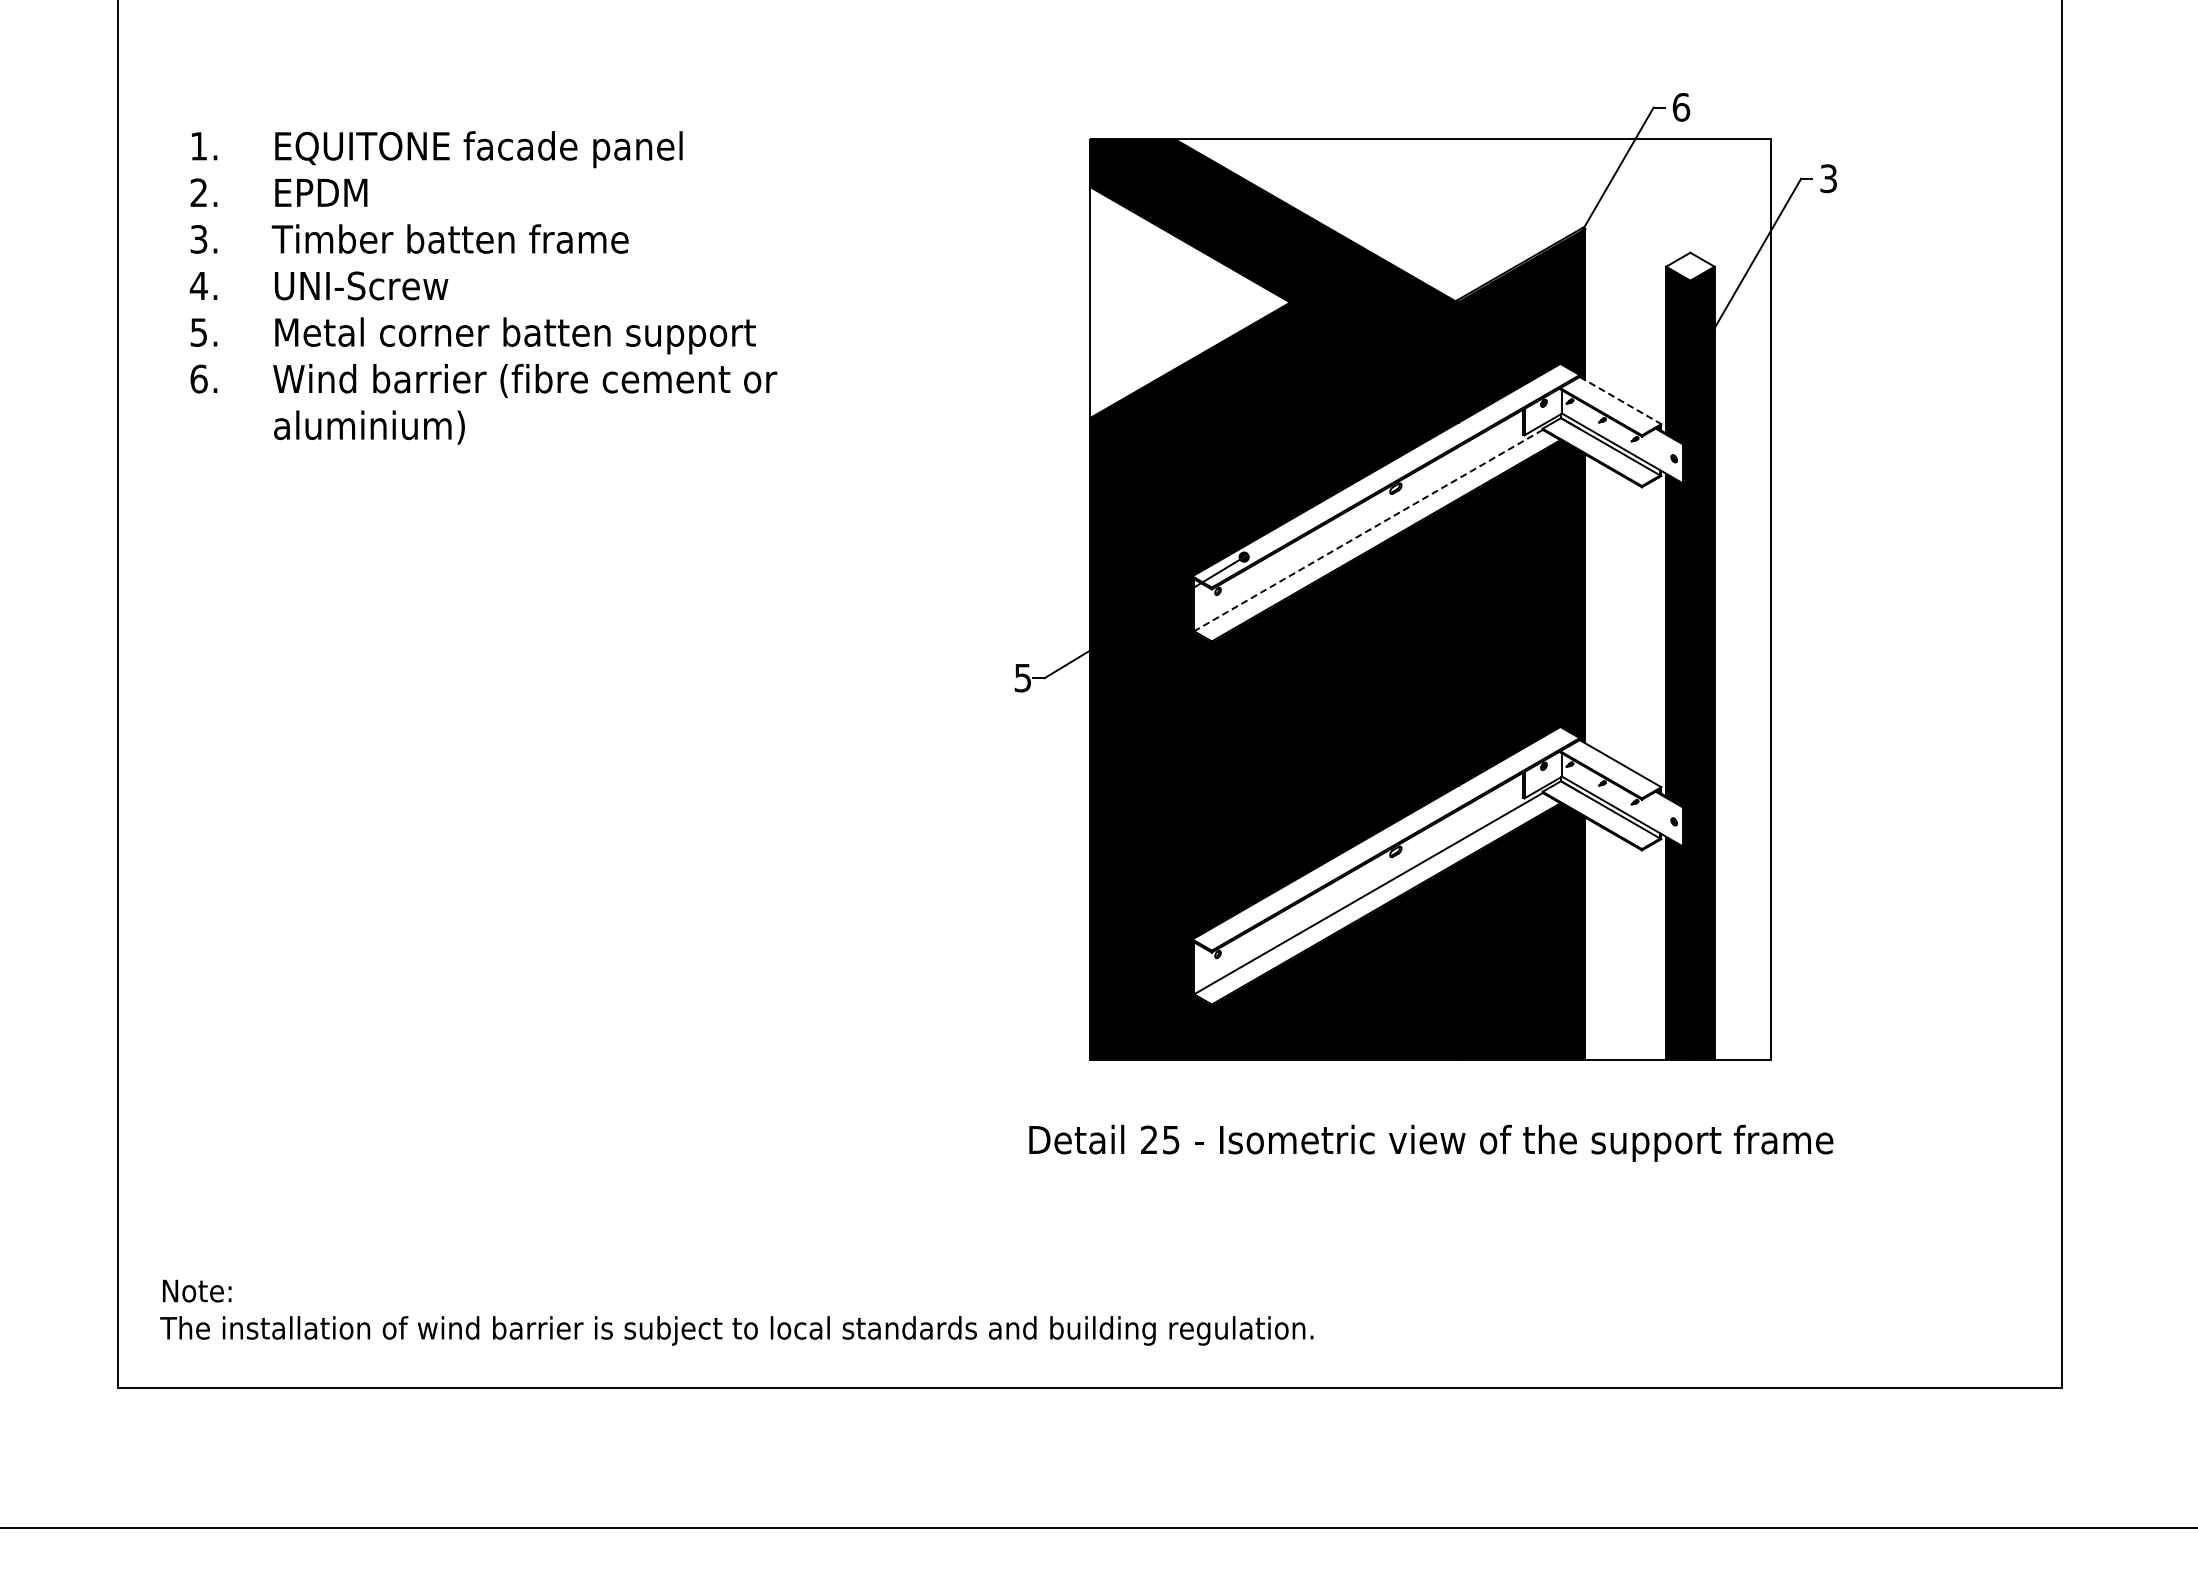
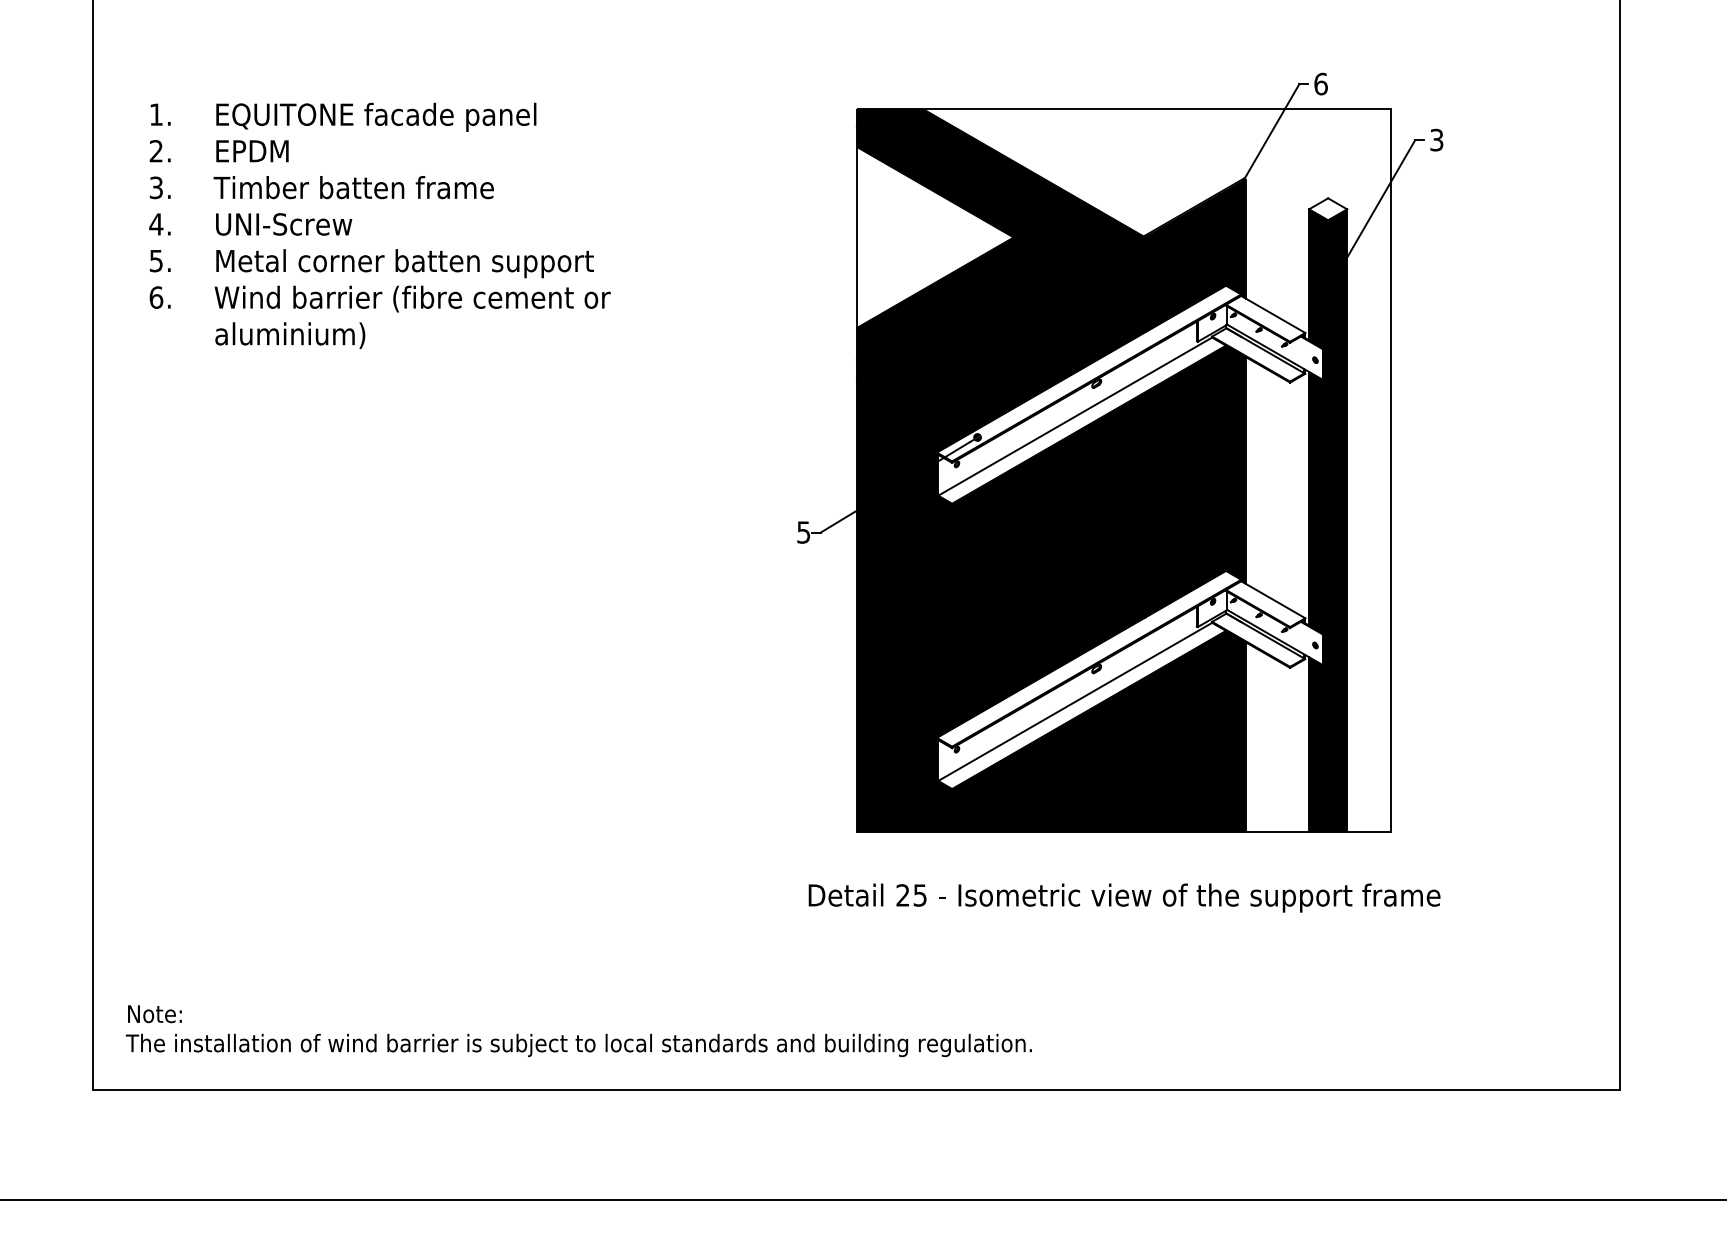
line: (1620, 400) -> (1273, 314), dashed -> solid
line: (1368, 530) -> (1075, 416), dashed -> solid

